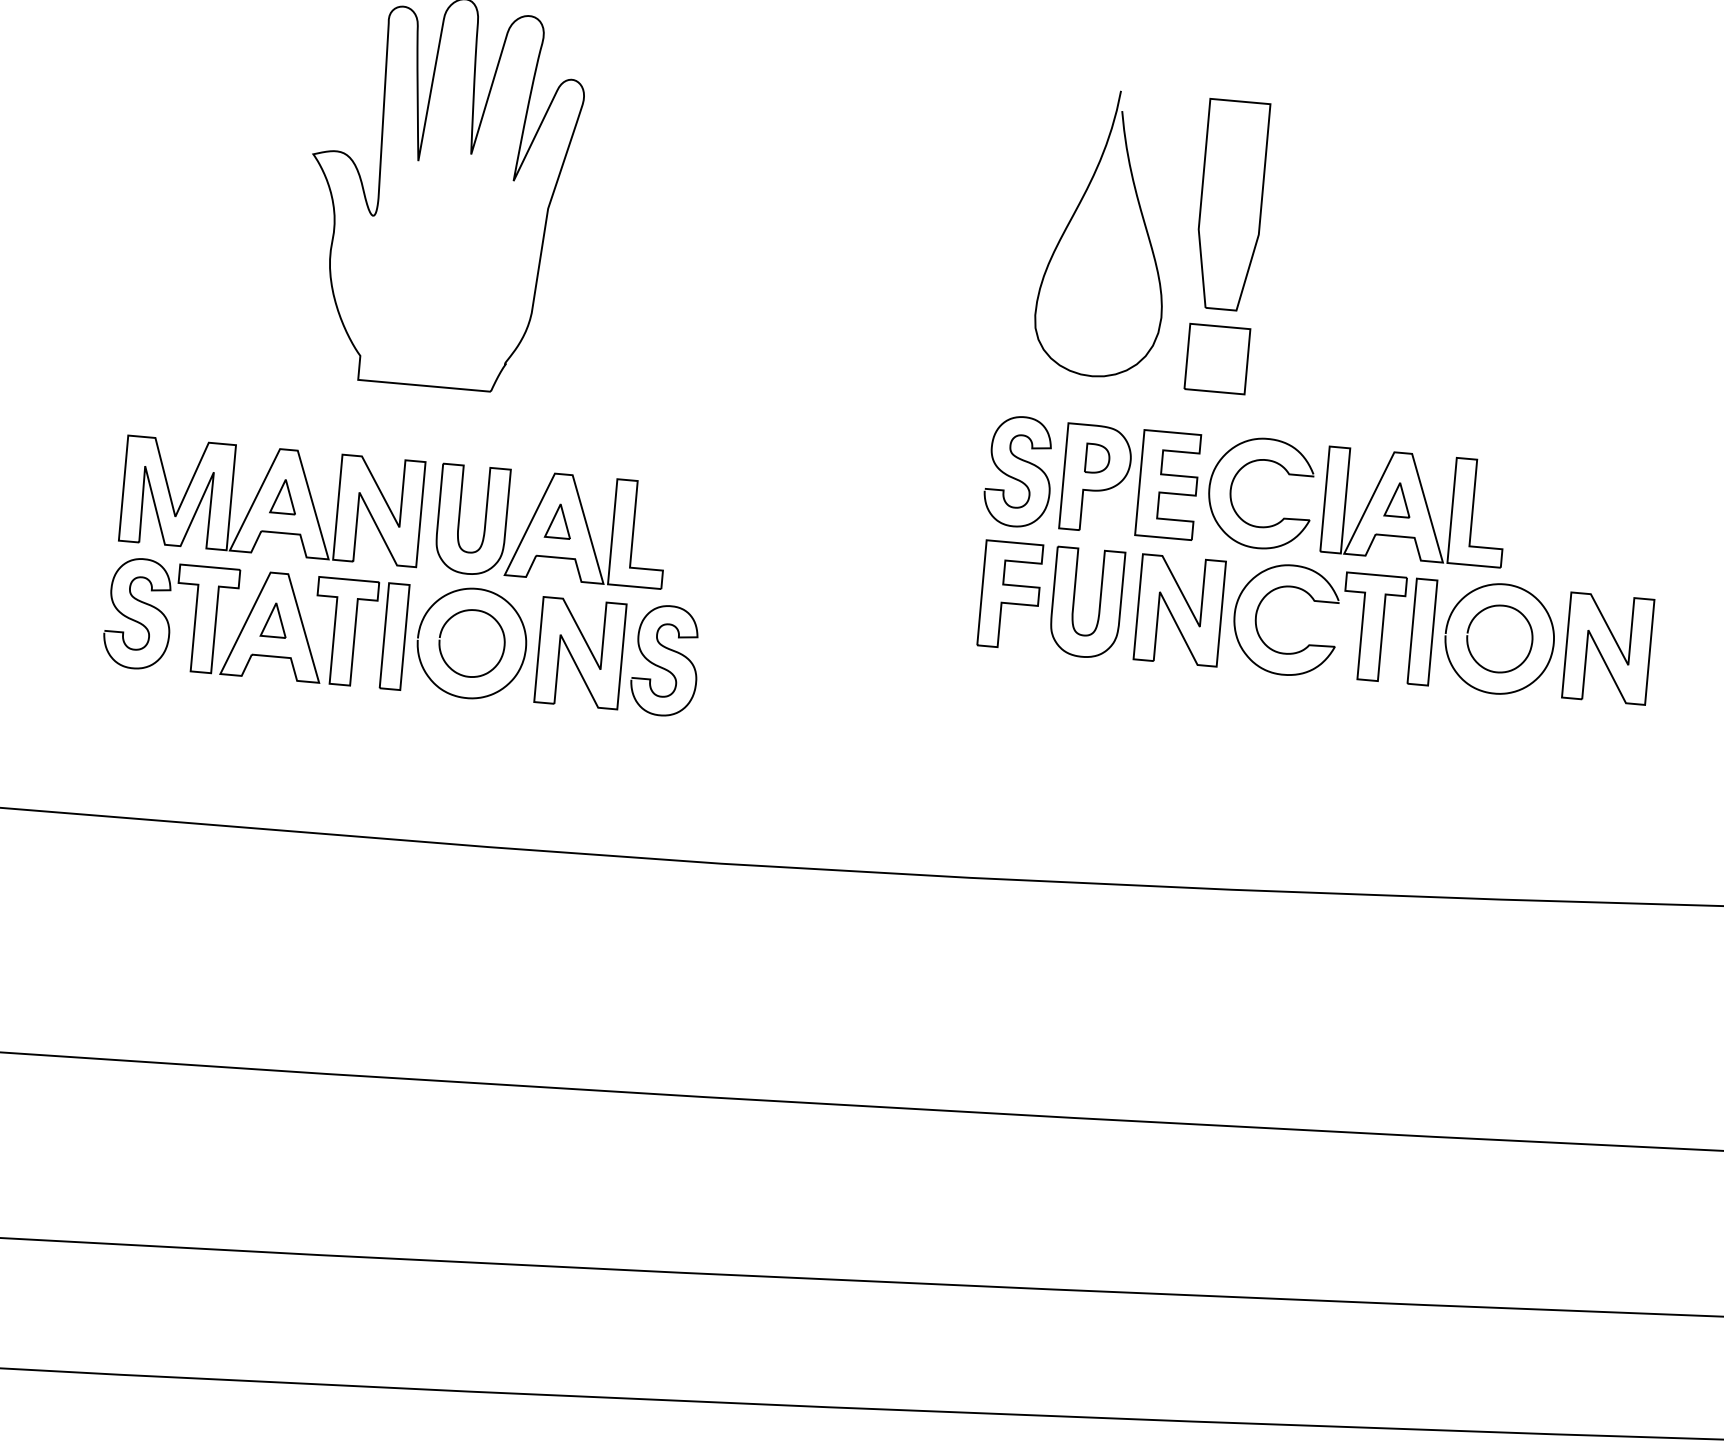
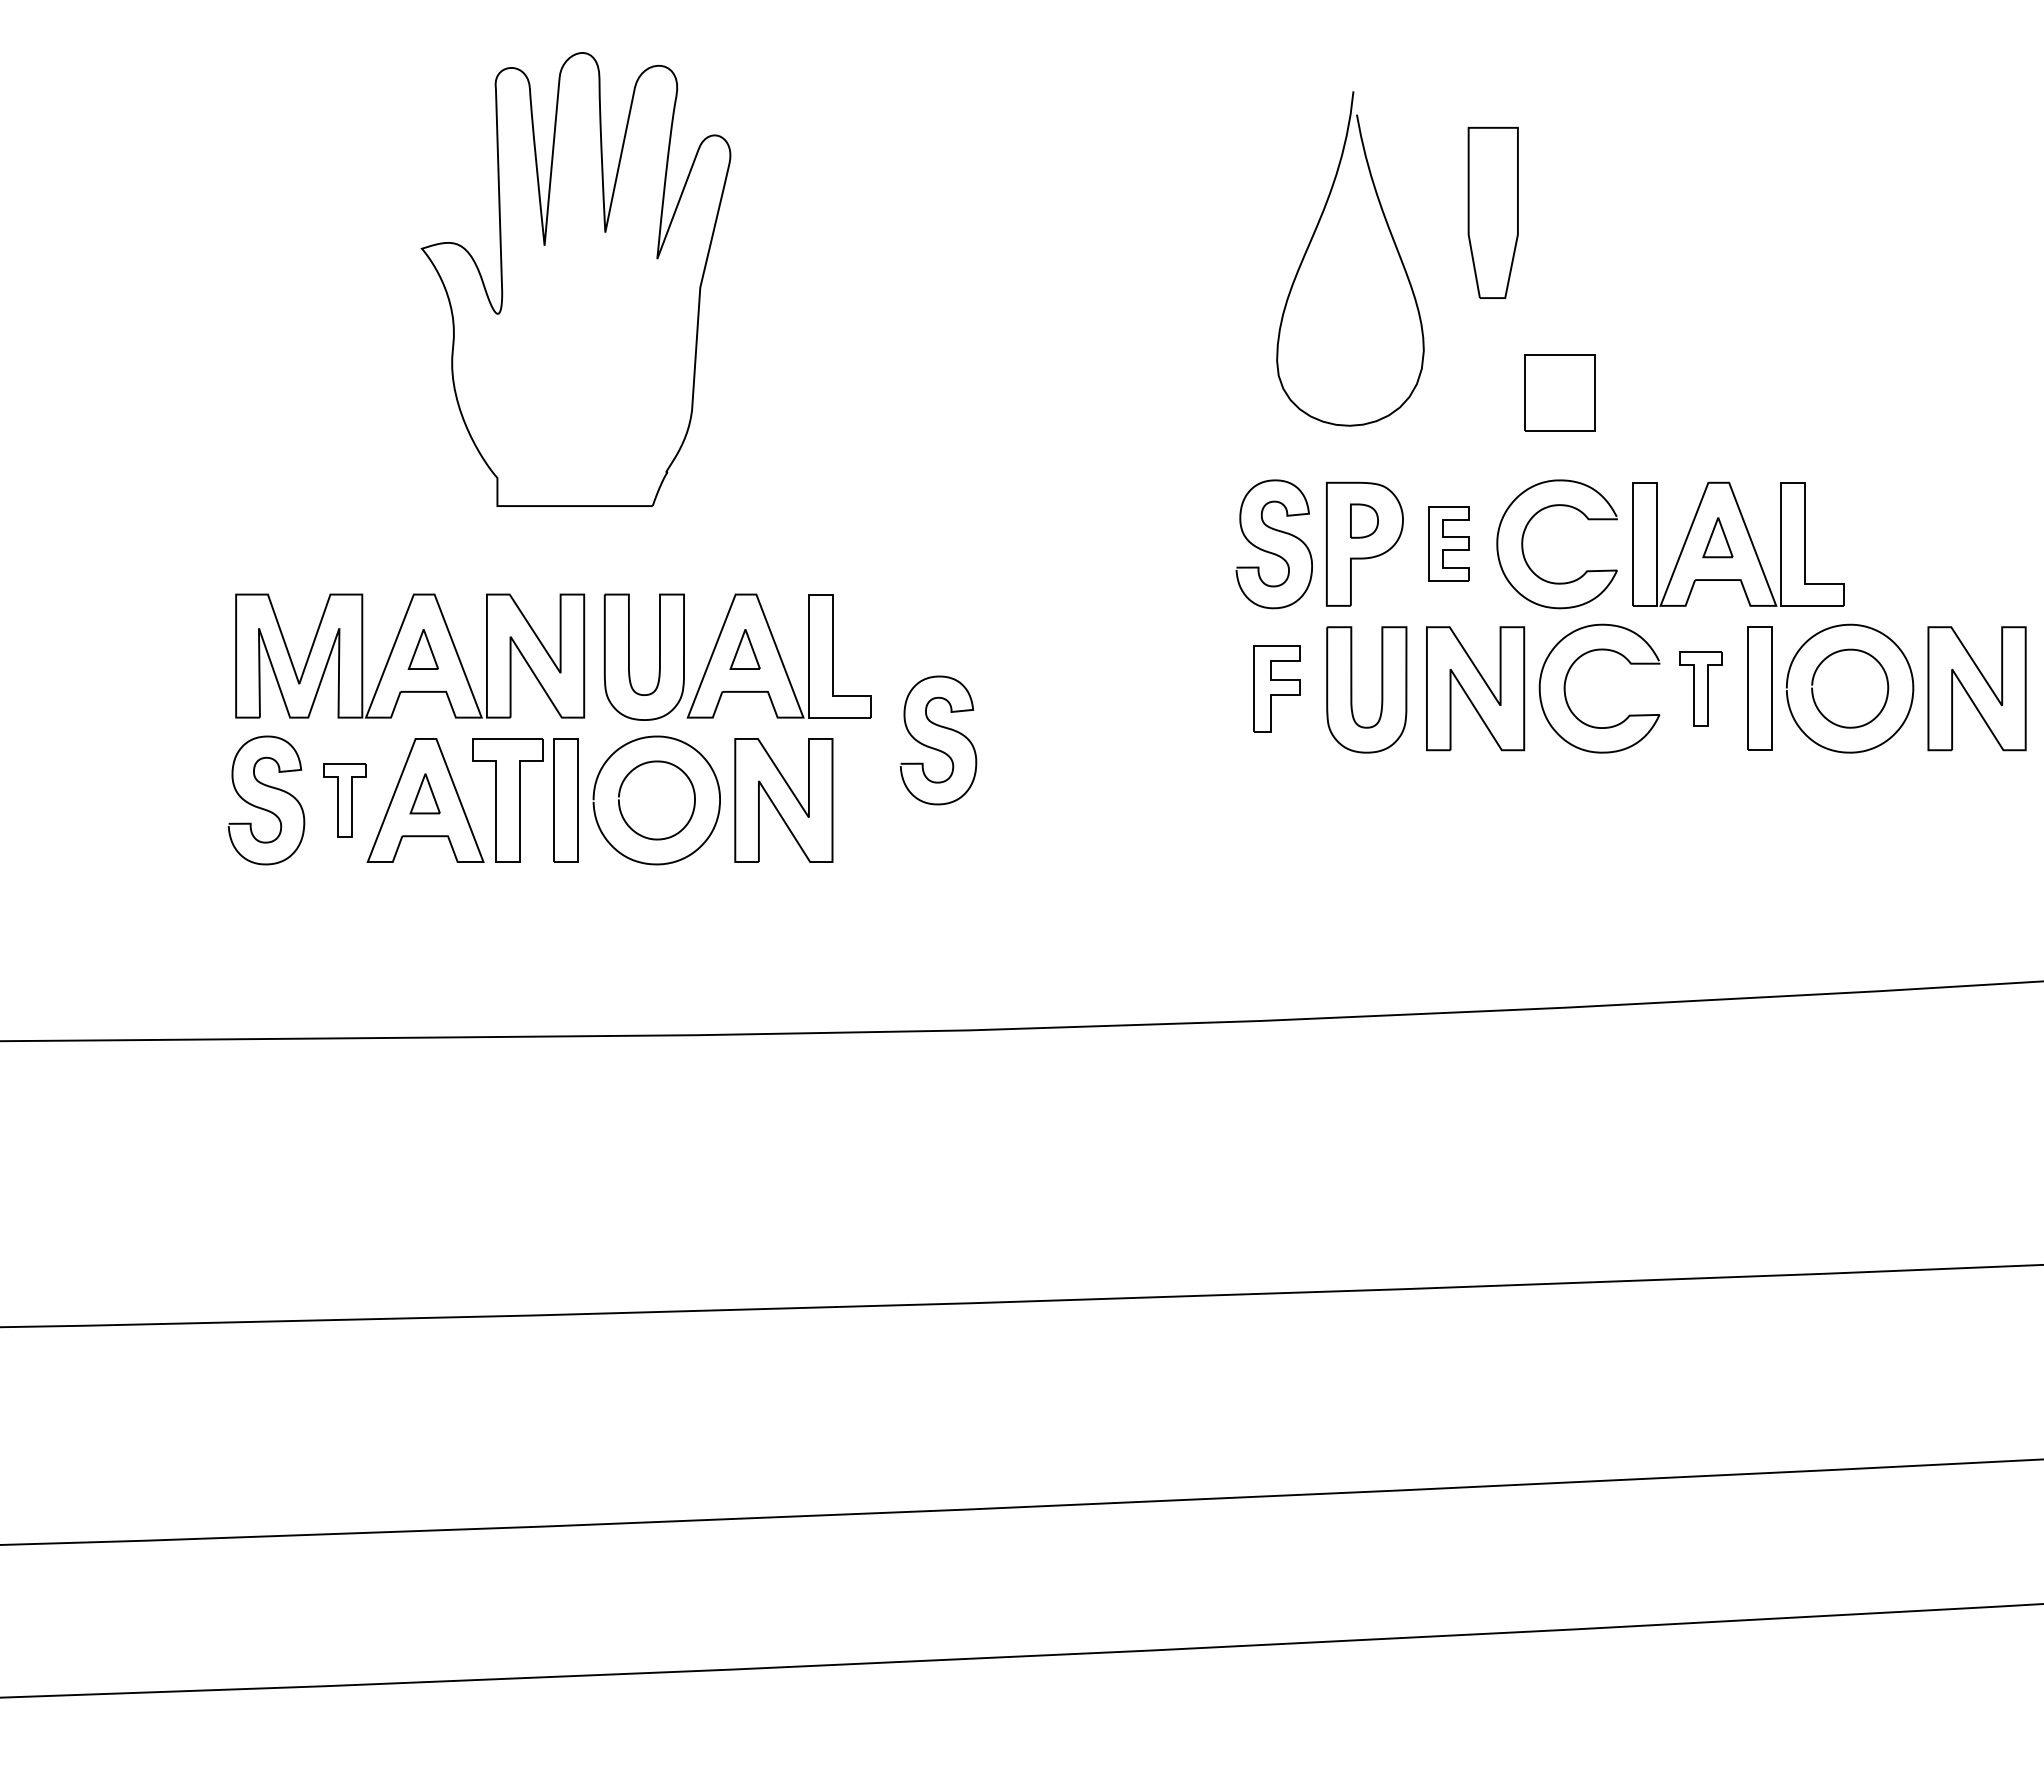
part: (1231, 205) -> (1493, 212), size x0.7
part: (1216, 358) -> (1559, 392), moved
part: (1167, 485) -> (1448, 544), size x0.6
part: (1009, 595) -> (1276, 688), size x0.7
part: (205, 619) -> (344, 800), size x0.6
part: (1371, 627) -> (1700, 688), size x0.6
curve: (661, 666) -> (934, 747), moved

